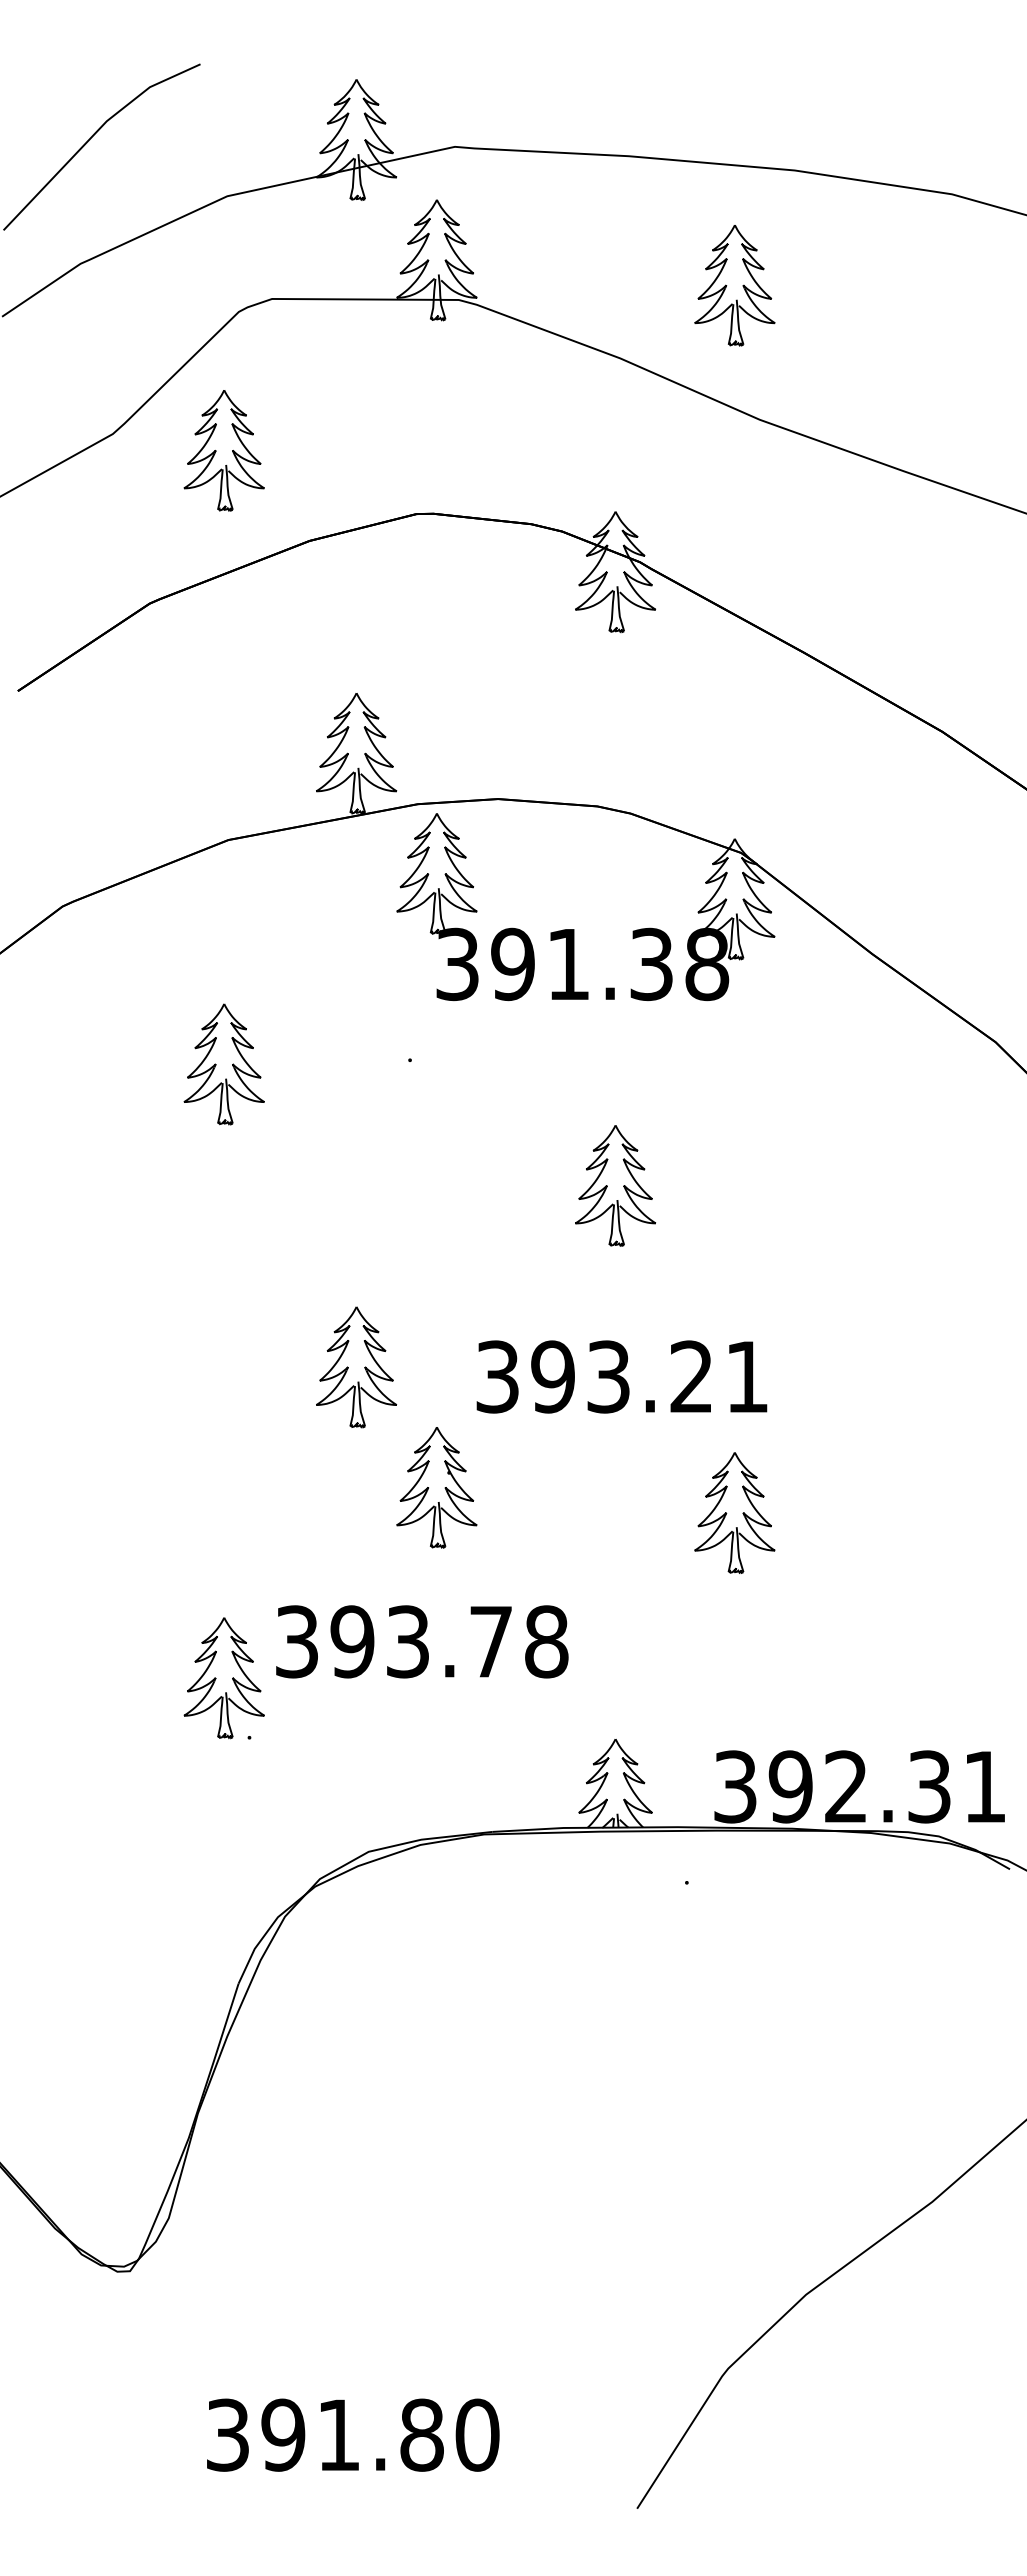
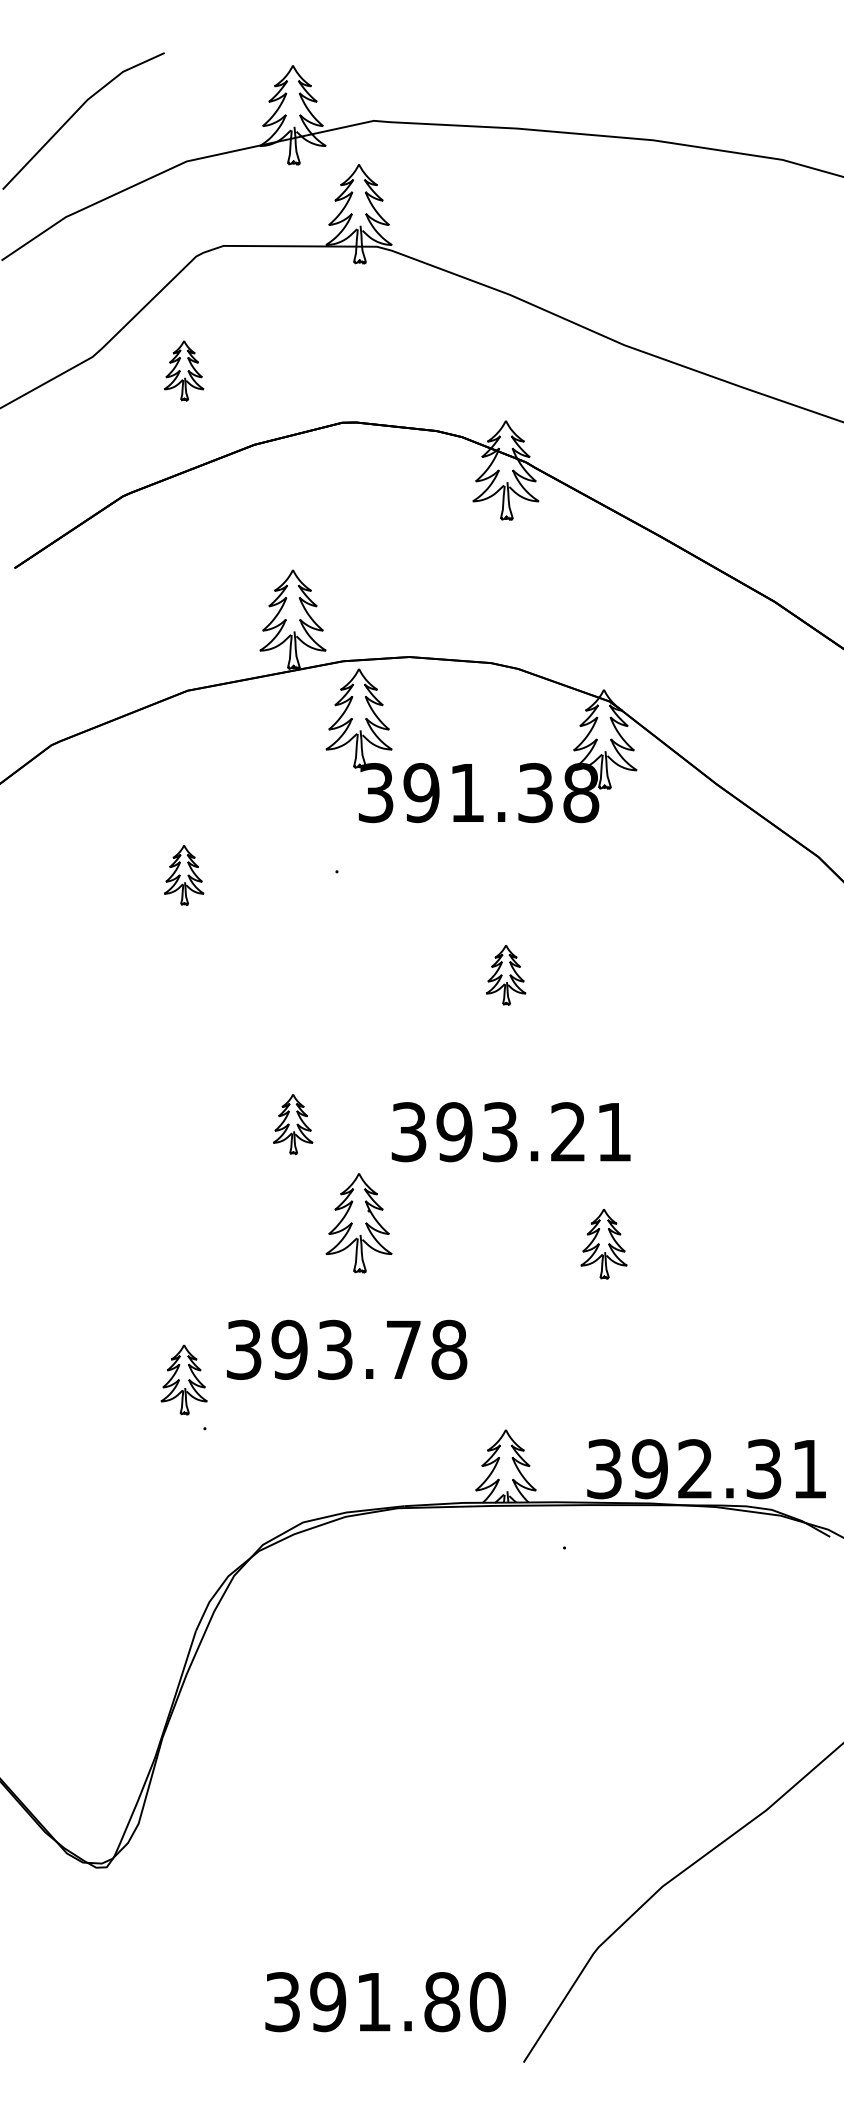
part: (734, 285) -> (603, 234), removed
part: (223, 450) -> (183, 370), size x0.6
part: (223, 1064) -> (183, 875), size x0.6
part: (615, 1185) -> (505, 974), size x0.6
part: (356, 1367) -> (292, 1124), size x0.6
part: (734, 1512) -> (603, 1243), size x0.7
part: (223, 1678) -> (183, 1380), size x0.7
text: (353, 2434) -> (385, 2001), moved

